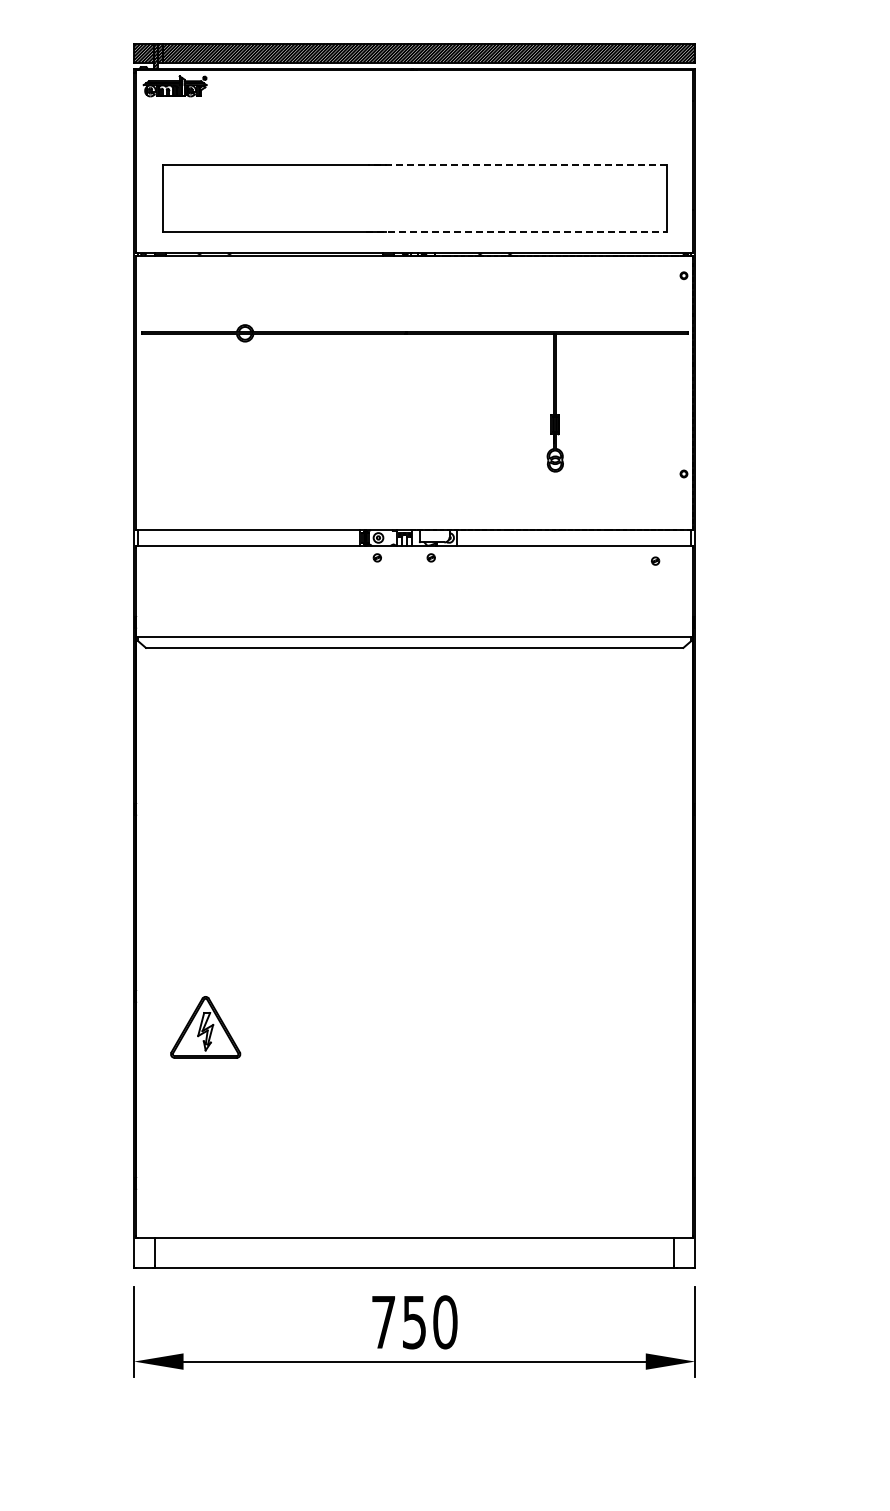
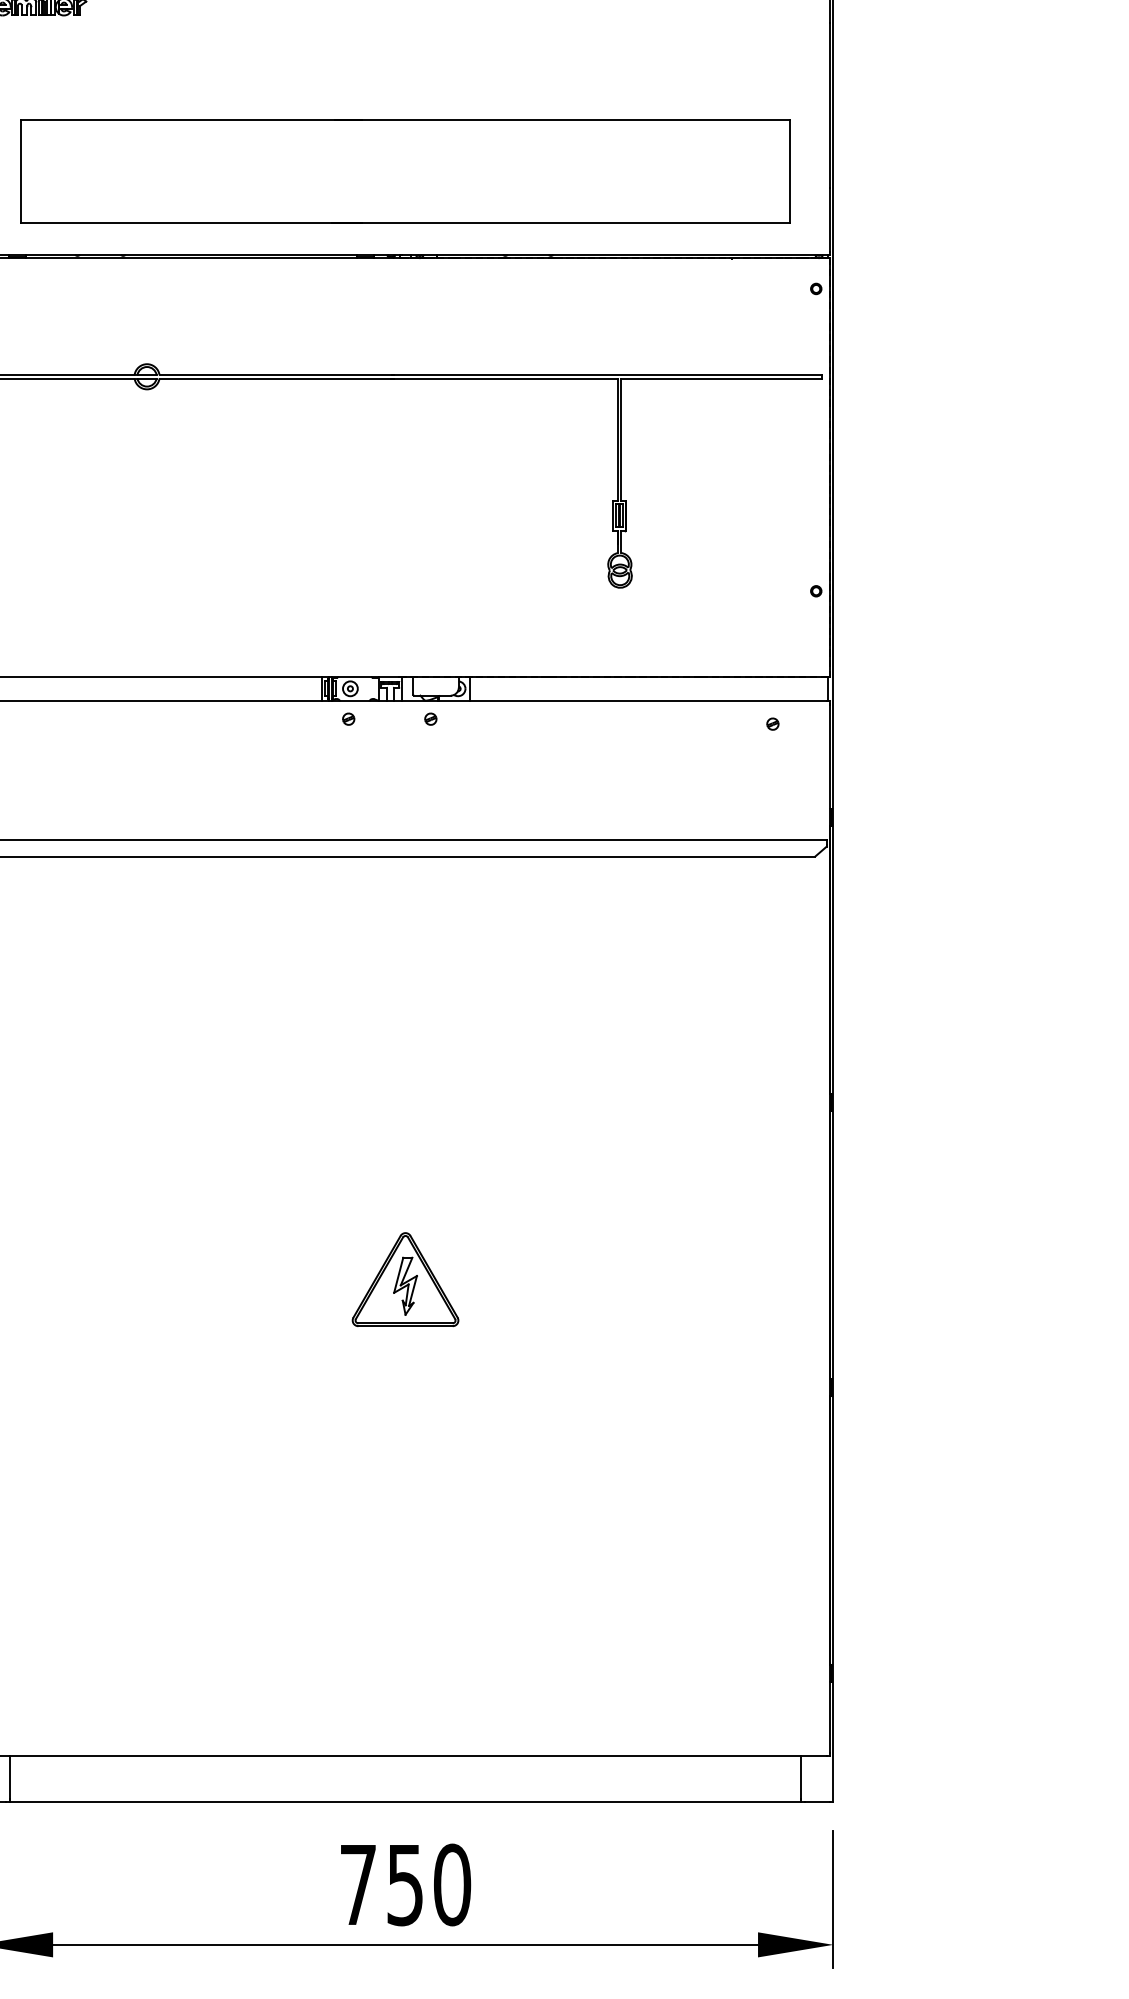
line: (517, 164) -> (562, 119), dashed -> solid
line: (517, 232) -> (562, 222), dashed -> solid
part: (205, 1027) -> (405, 1279), moved

